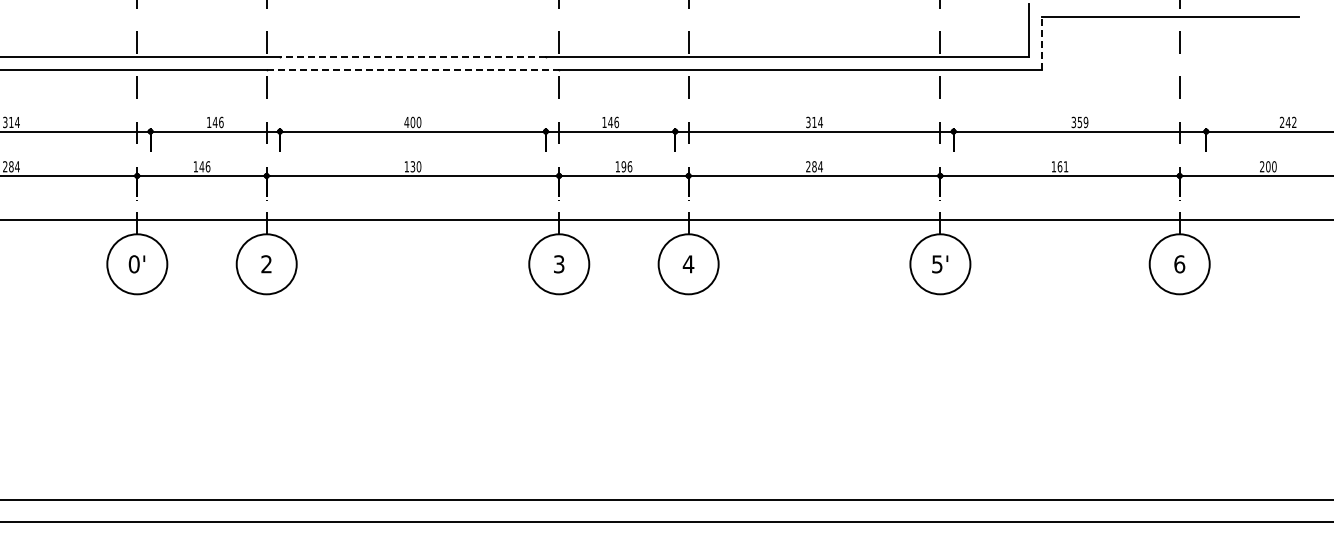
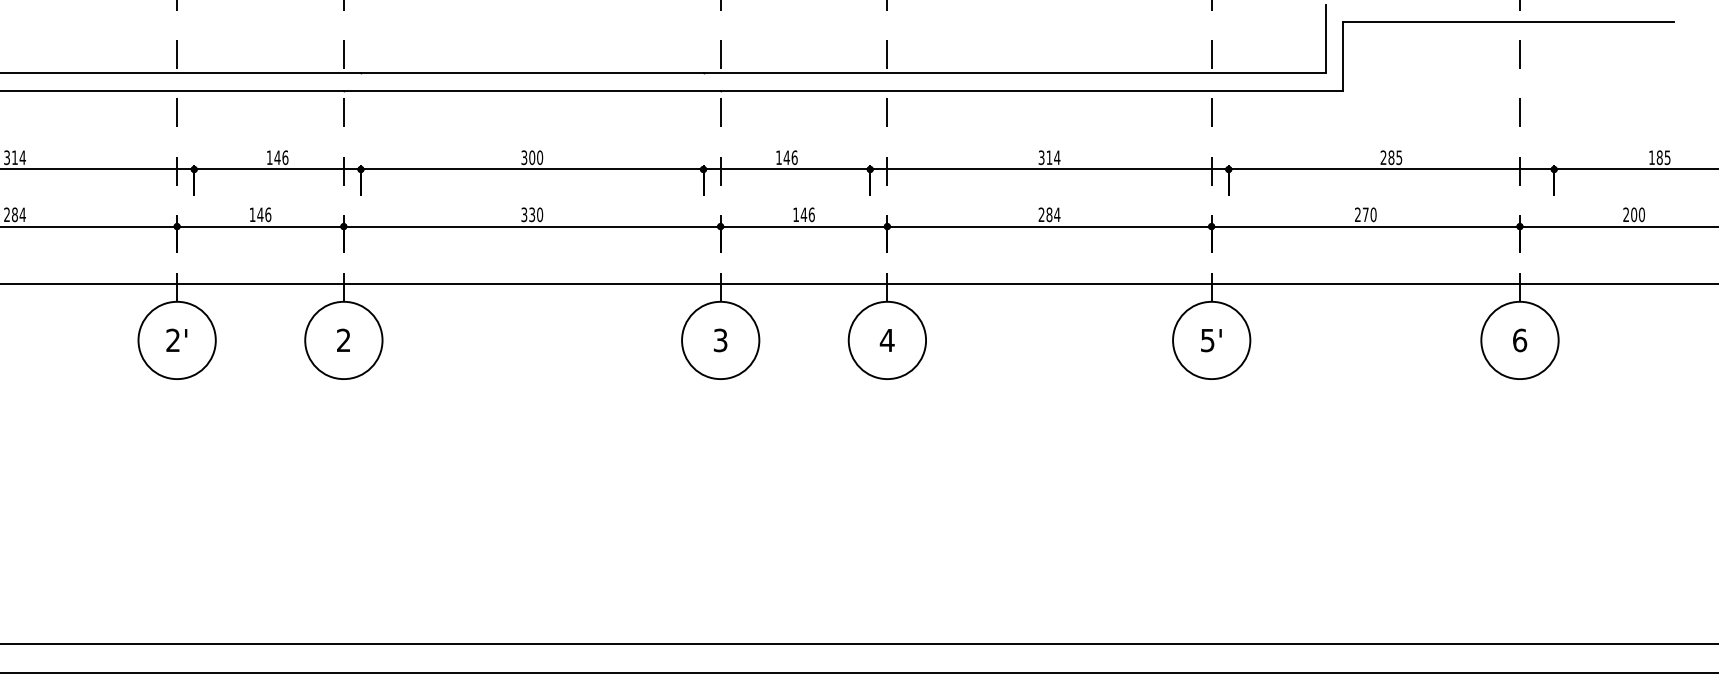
line: (1042, 43) -> (1343, 56), dashed -> solid
line: (412, 57) -> (531, 74), dashed -> solid
line: (413, 70) -> (532, 90), dashed -> solid
text: (406, 122) -> (523, 157), 400 -> 300
text: (1079, 122) -> (1390, 157), 359 -> 285
text: (1287, 122) -> (1658, 157), 242 -> 185
text: (406, 166) -> (523, 214), 130 -> 330
text: (623, 166) -> (803, 214), 196 -> 146
text: (1059, 166) -> (1365, 214), 161 -> 270
text: (133, 264) -> (172, 340), 0' -> 2'

